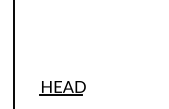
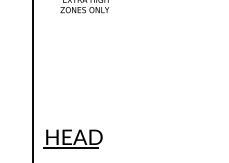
part: (62, 87) -> (72, 138), moved

